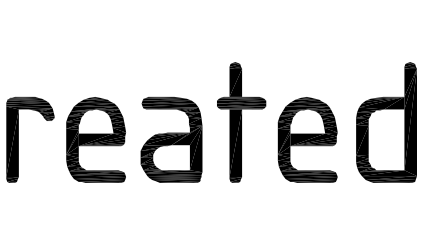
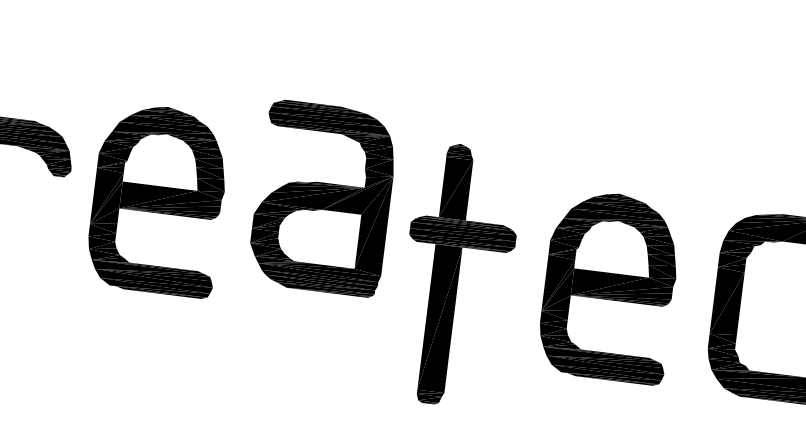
part: (241, 122) -> (457, 275), moved
part: (95, 139) -> (157, 198), moved
part: (171, 139) -> (323, 197), moved

